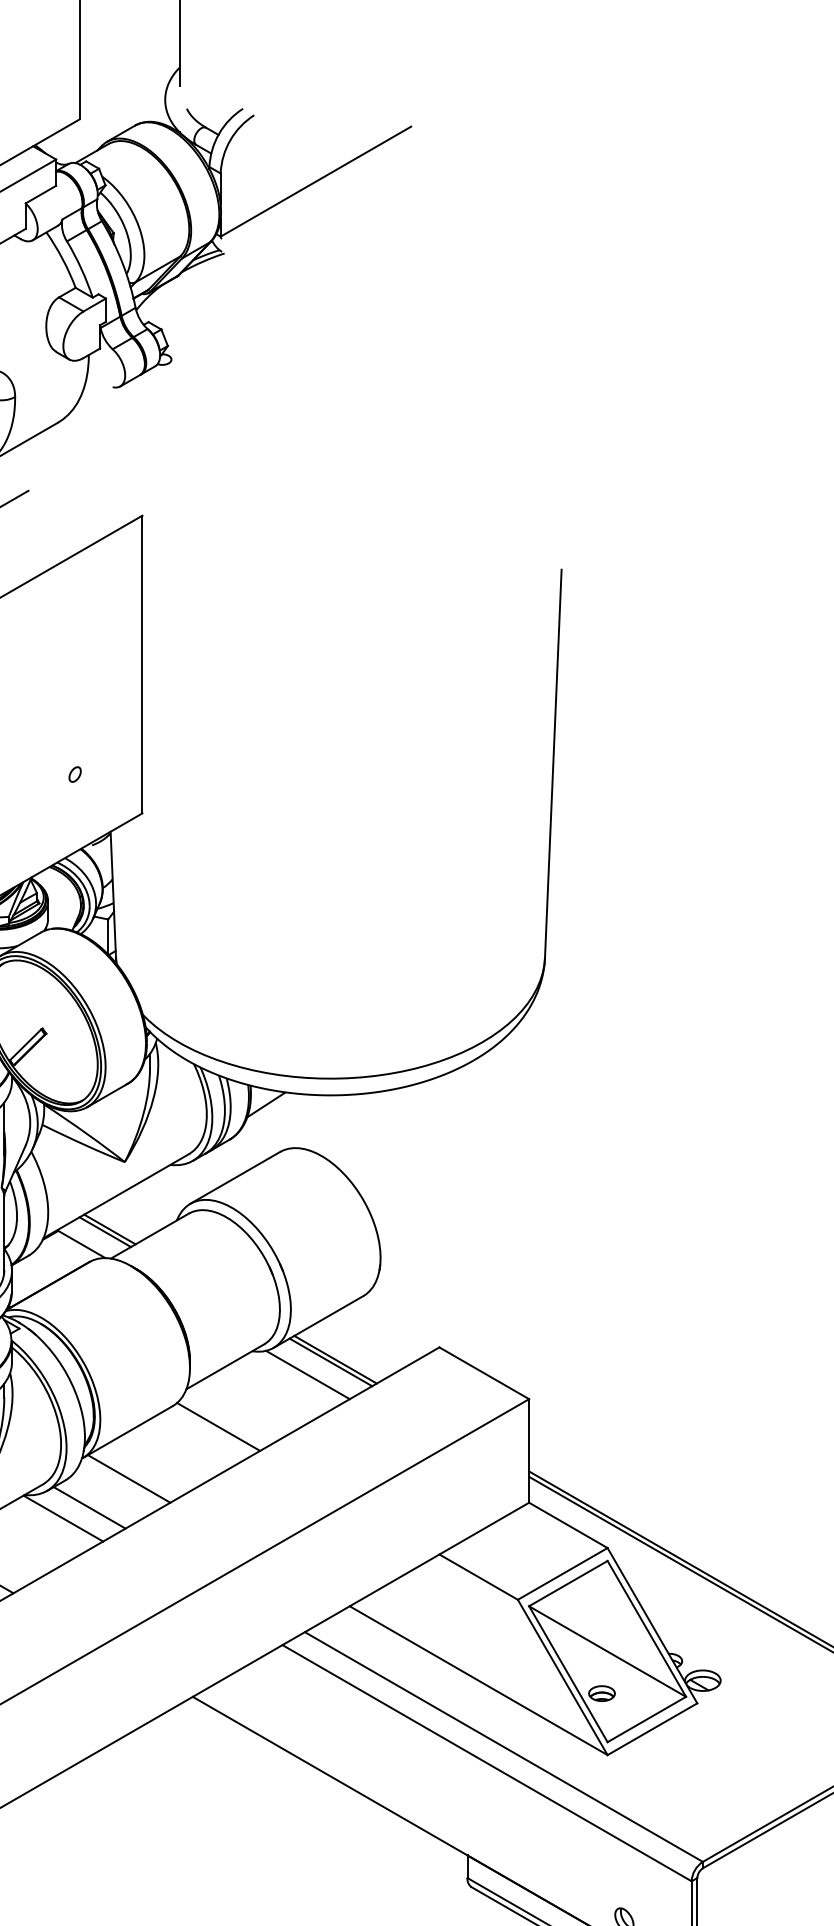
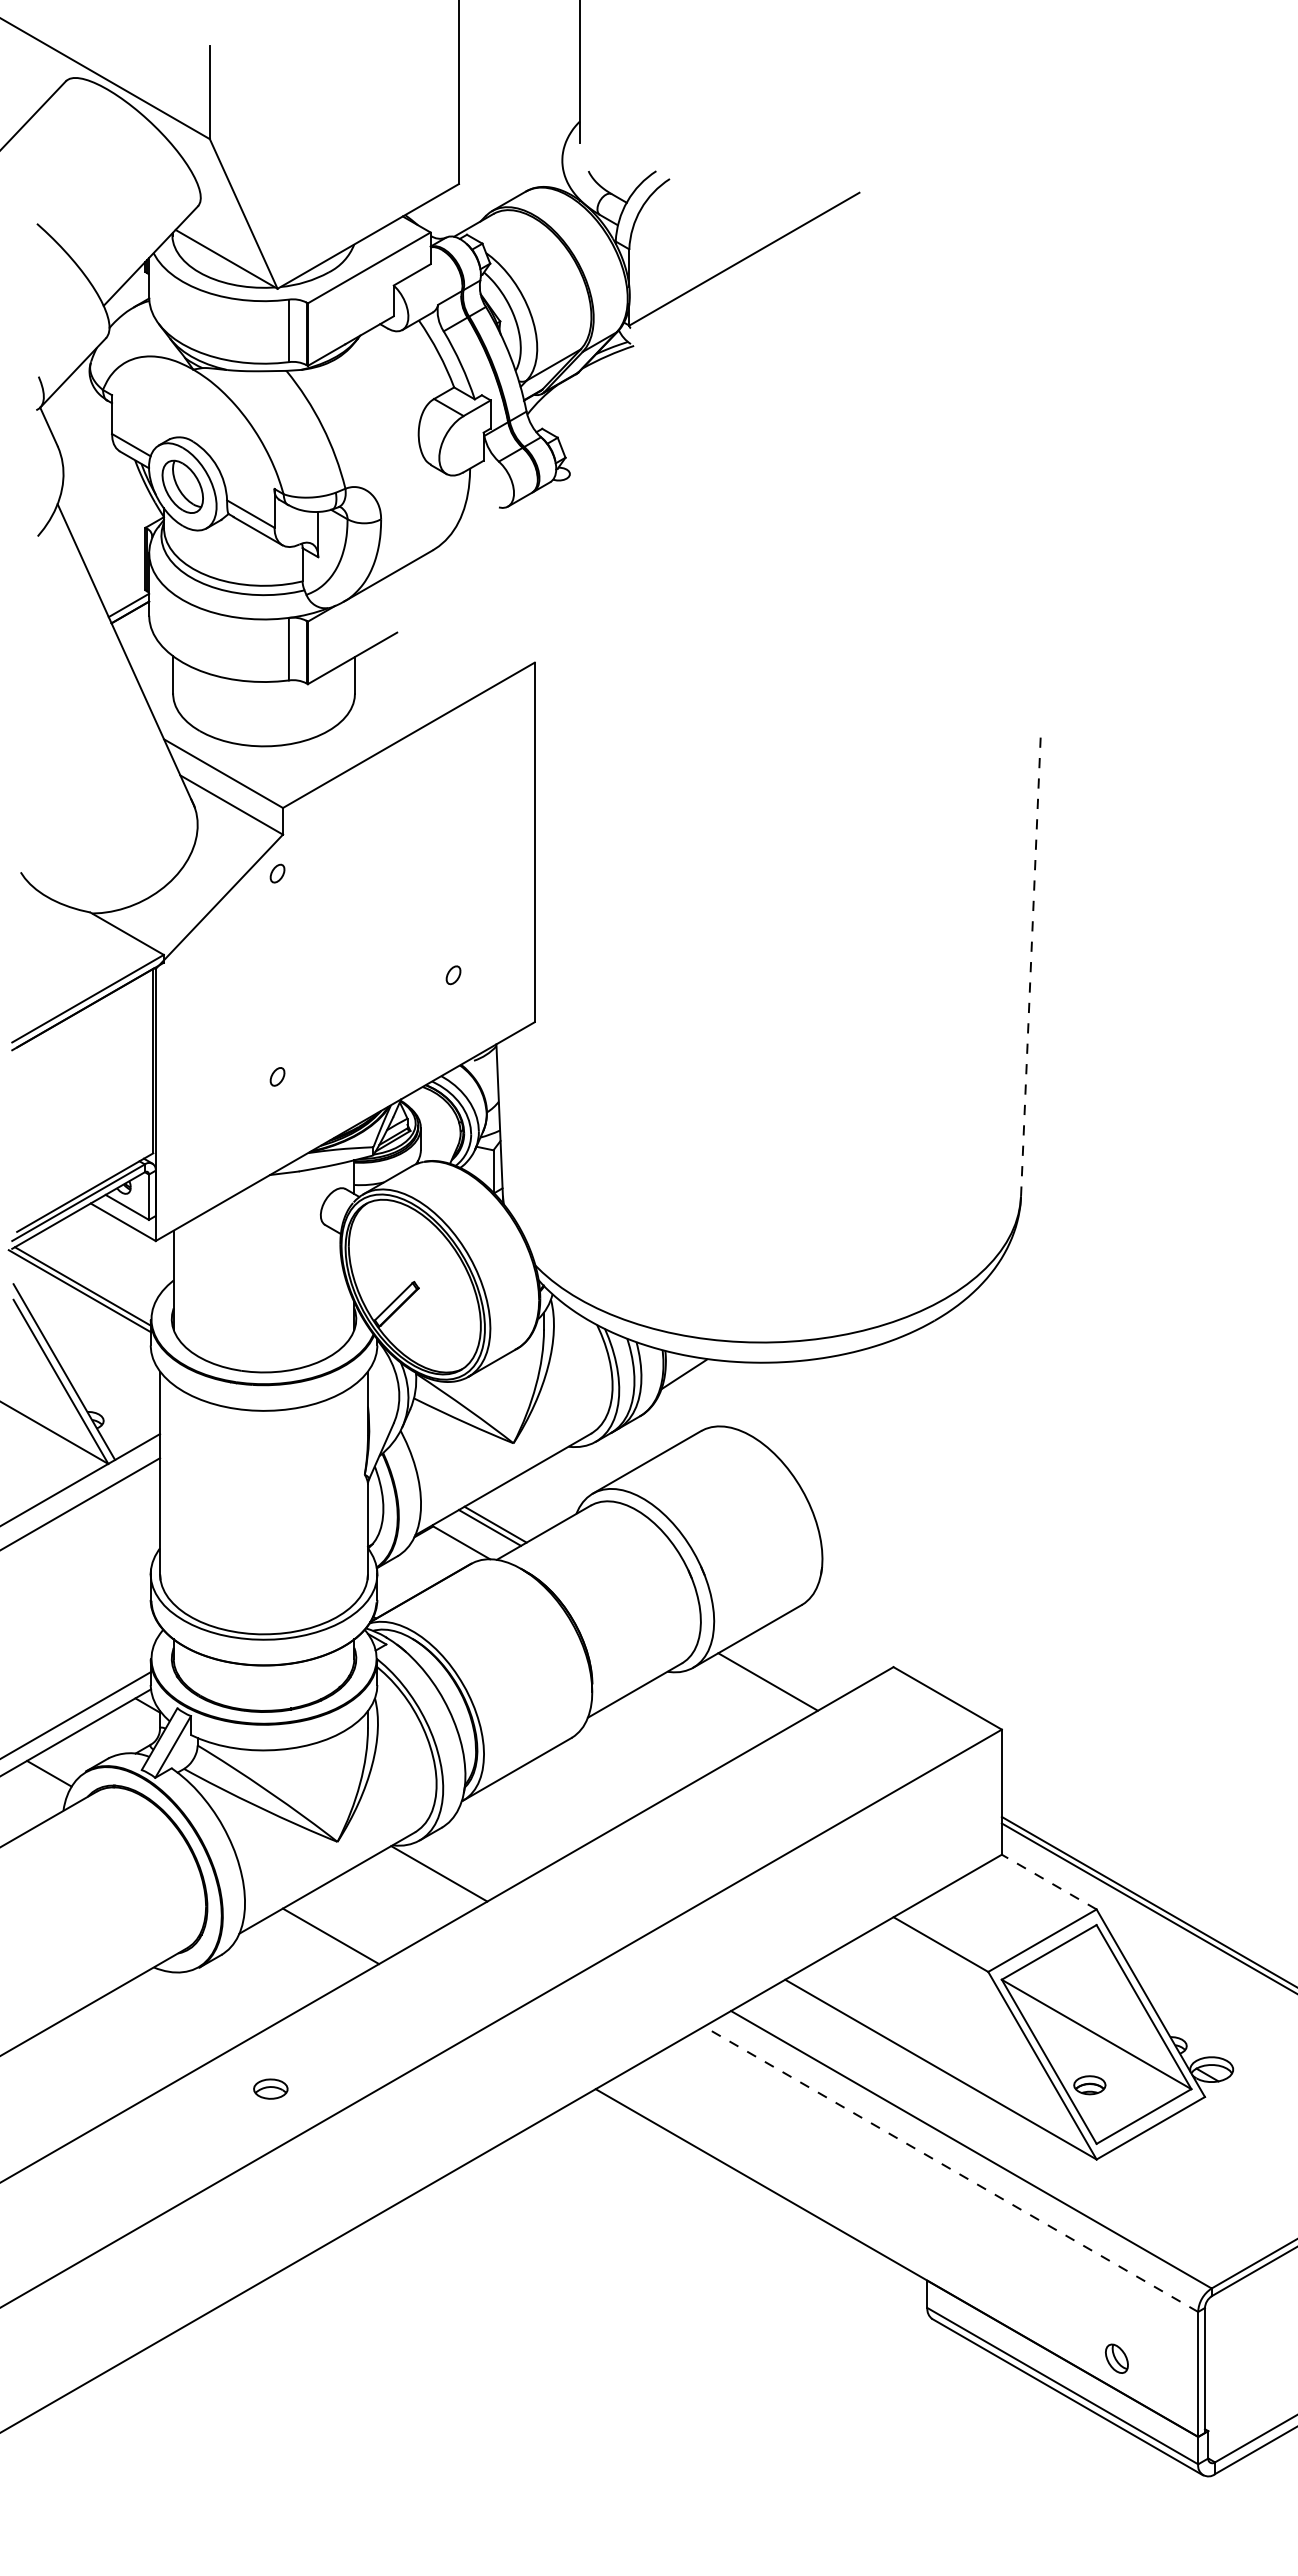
line: (553, 763) -> (1031, 962), solid -> dashed
line: (330, 1362) -> (762, 1685), removed
line: (307, 1375) -> (734, 1700), removed
line: (218, 1427) -> (626, 1763), removed
line: (128, 1478) -> (518, 1825), removed
line: (89, 1507) -> (470, 1860), removed
line: (568, 1525) -> (1049, 1882), solid -> dashed
line: (486, 1763) -> (950, 2169), solid -> dashed

